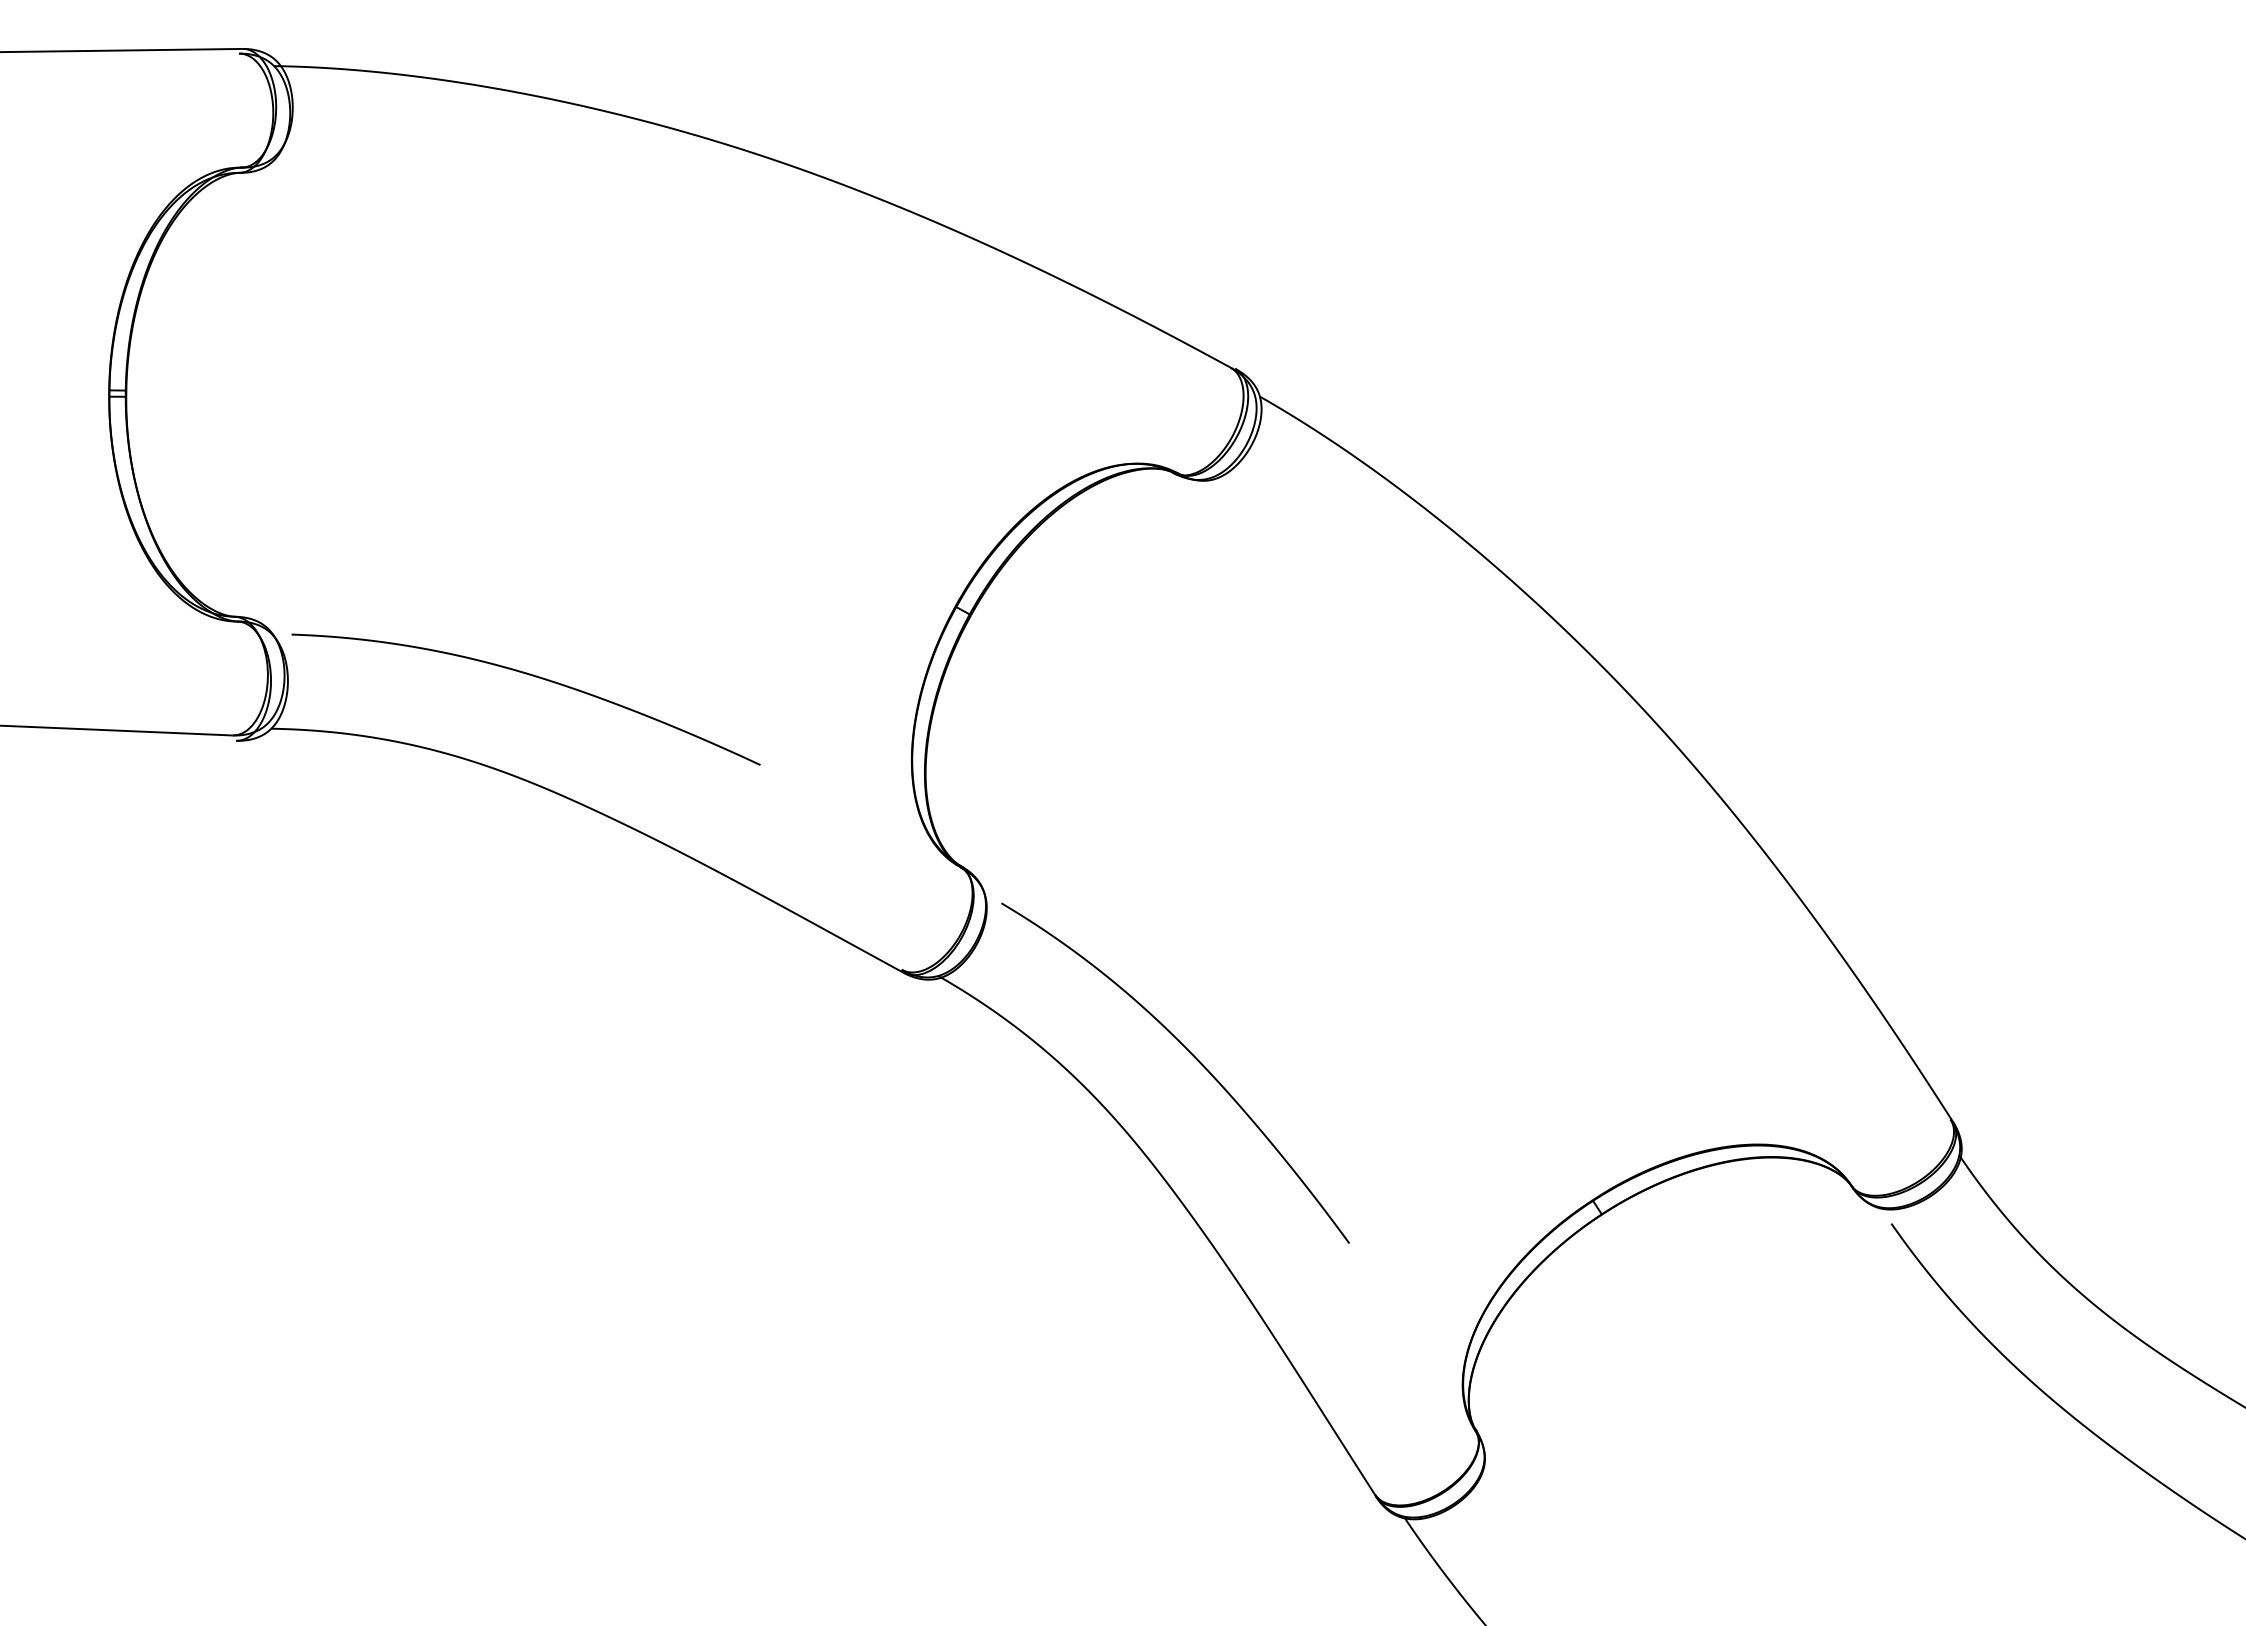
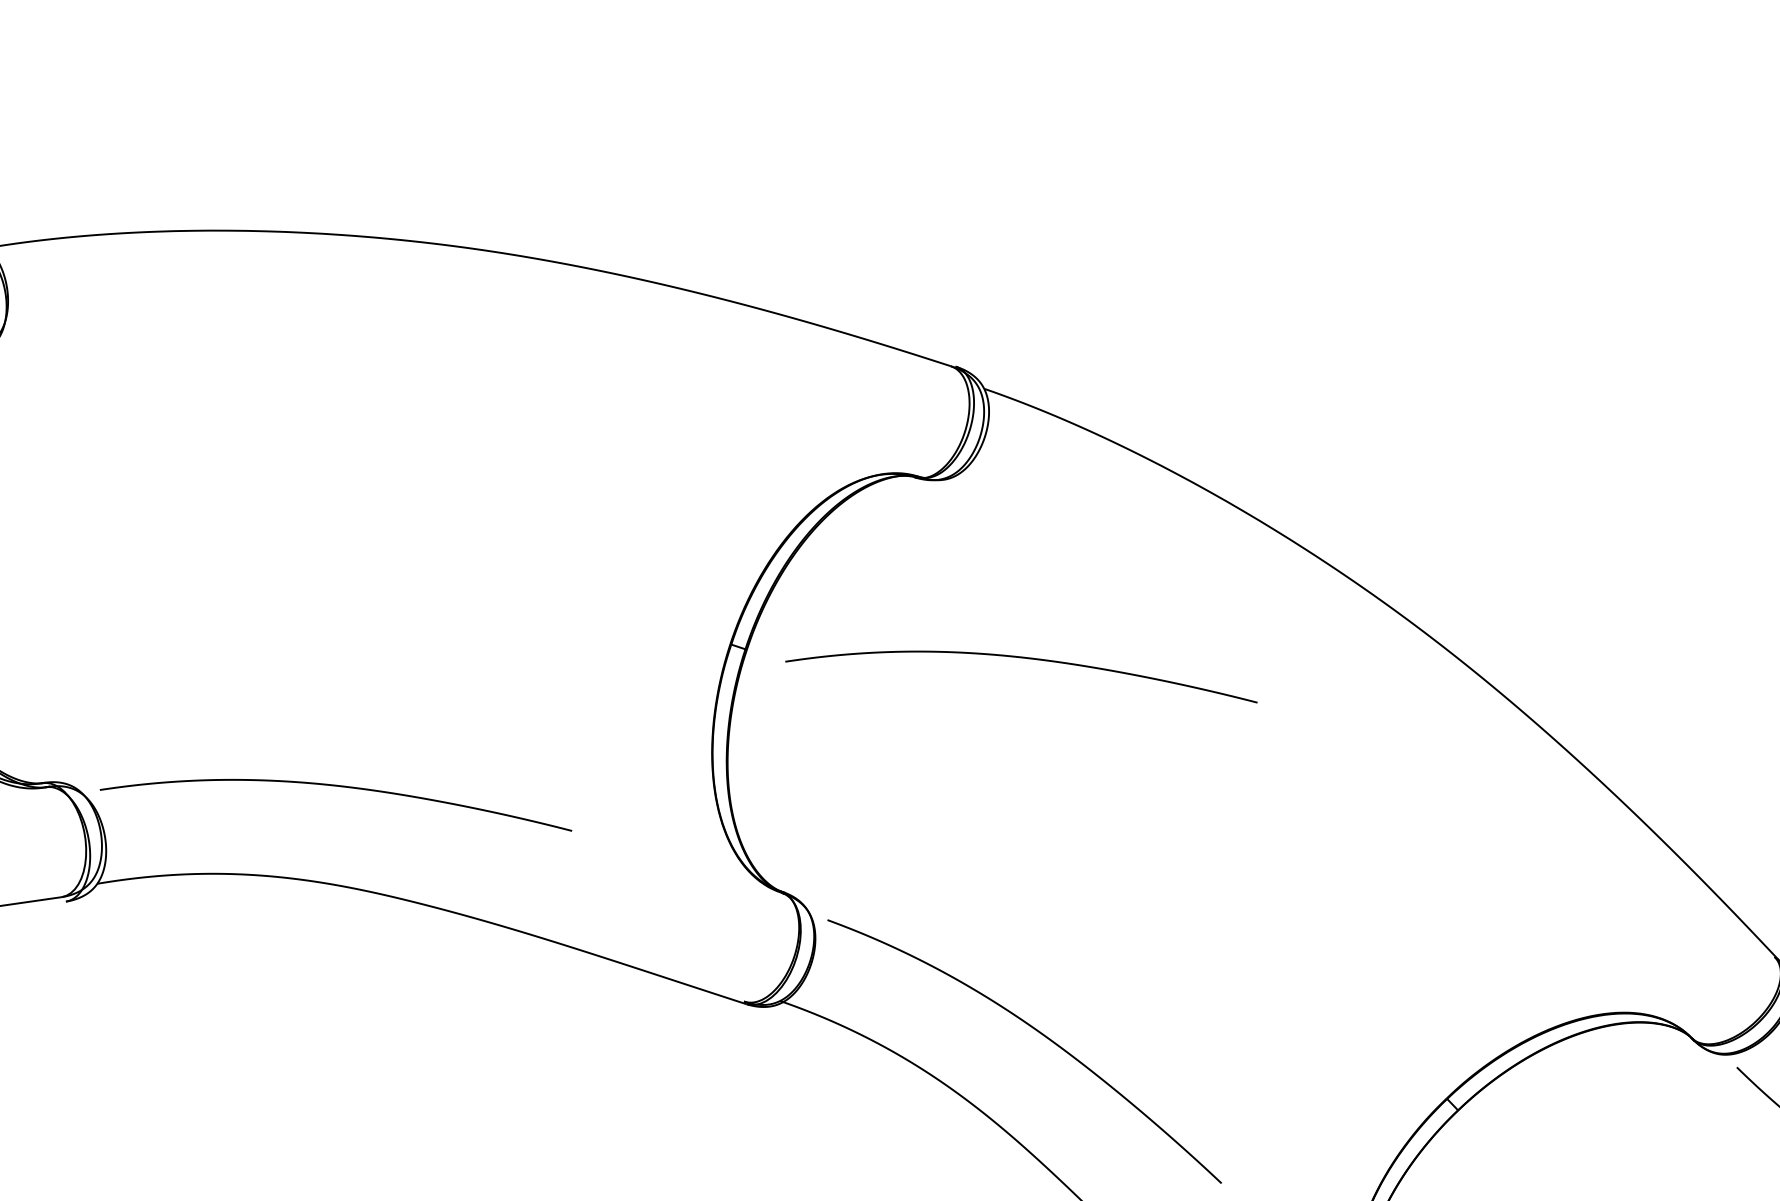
curve: (1248, 676) -> (1023, 658), added

